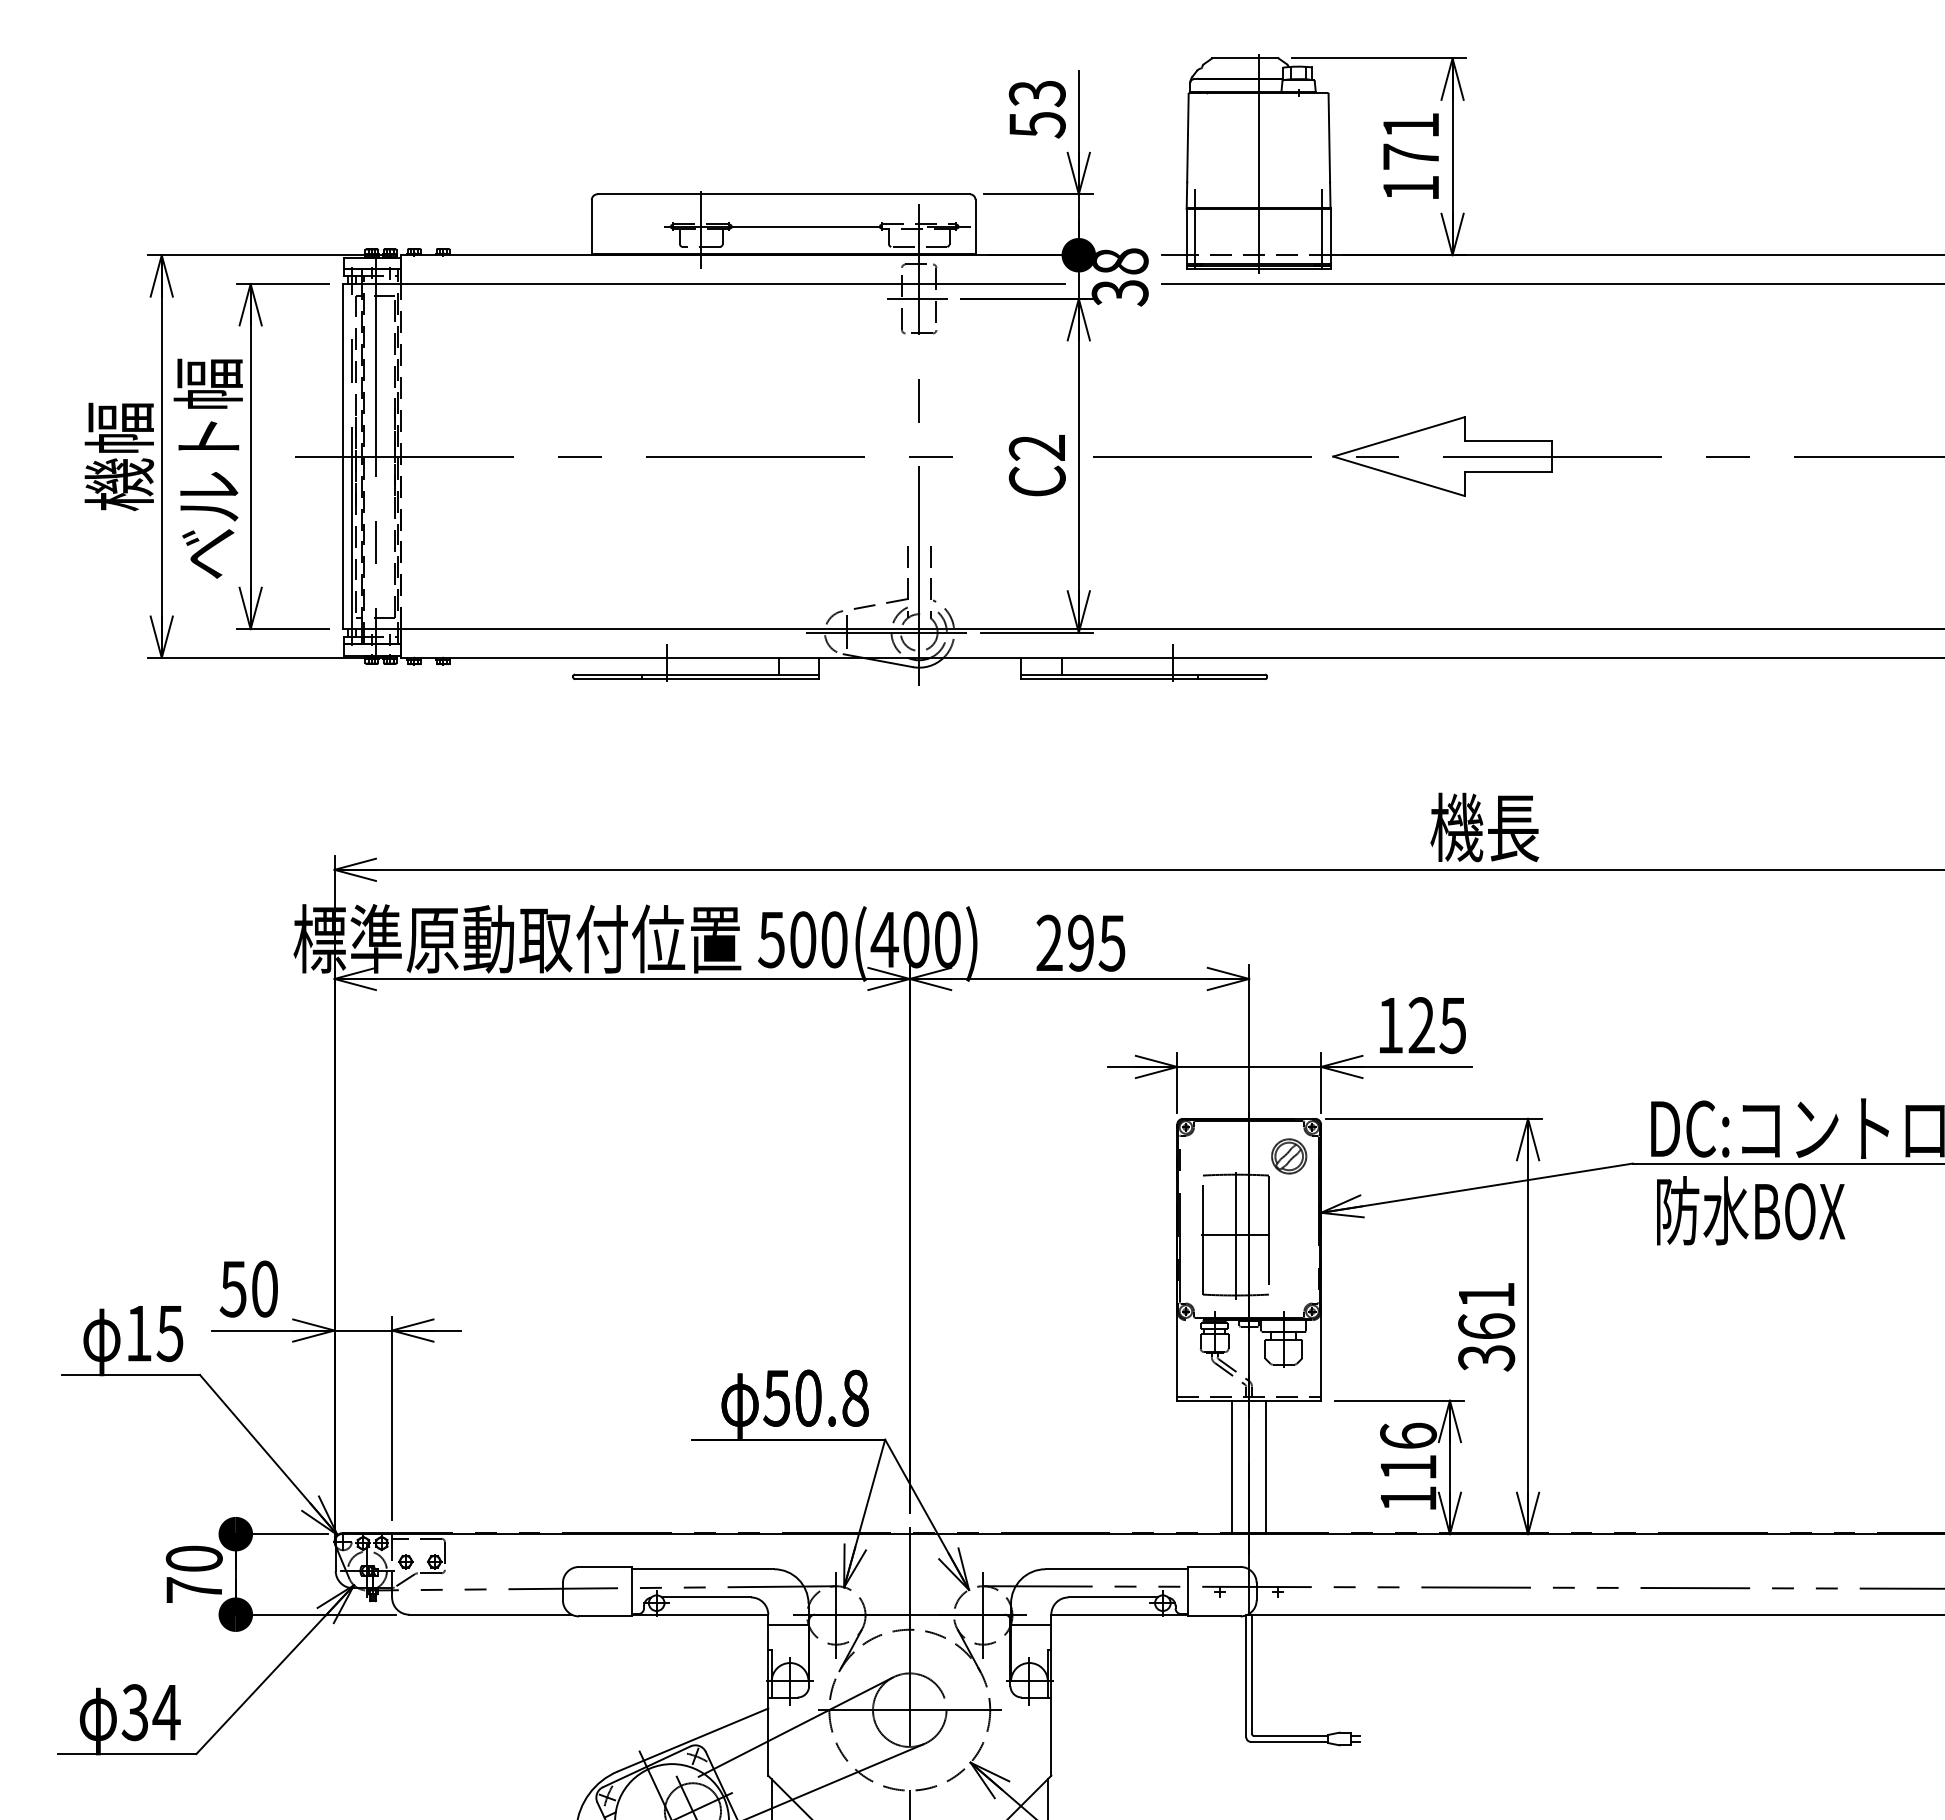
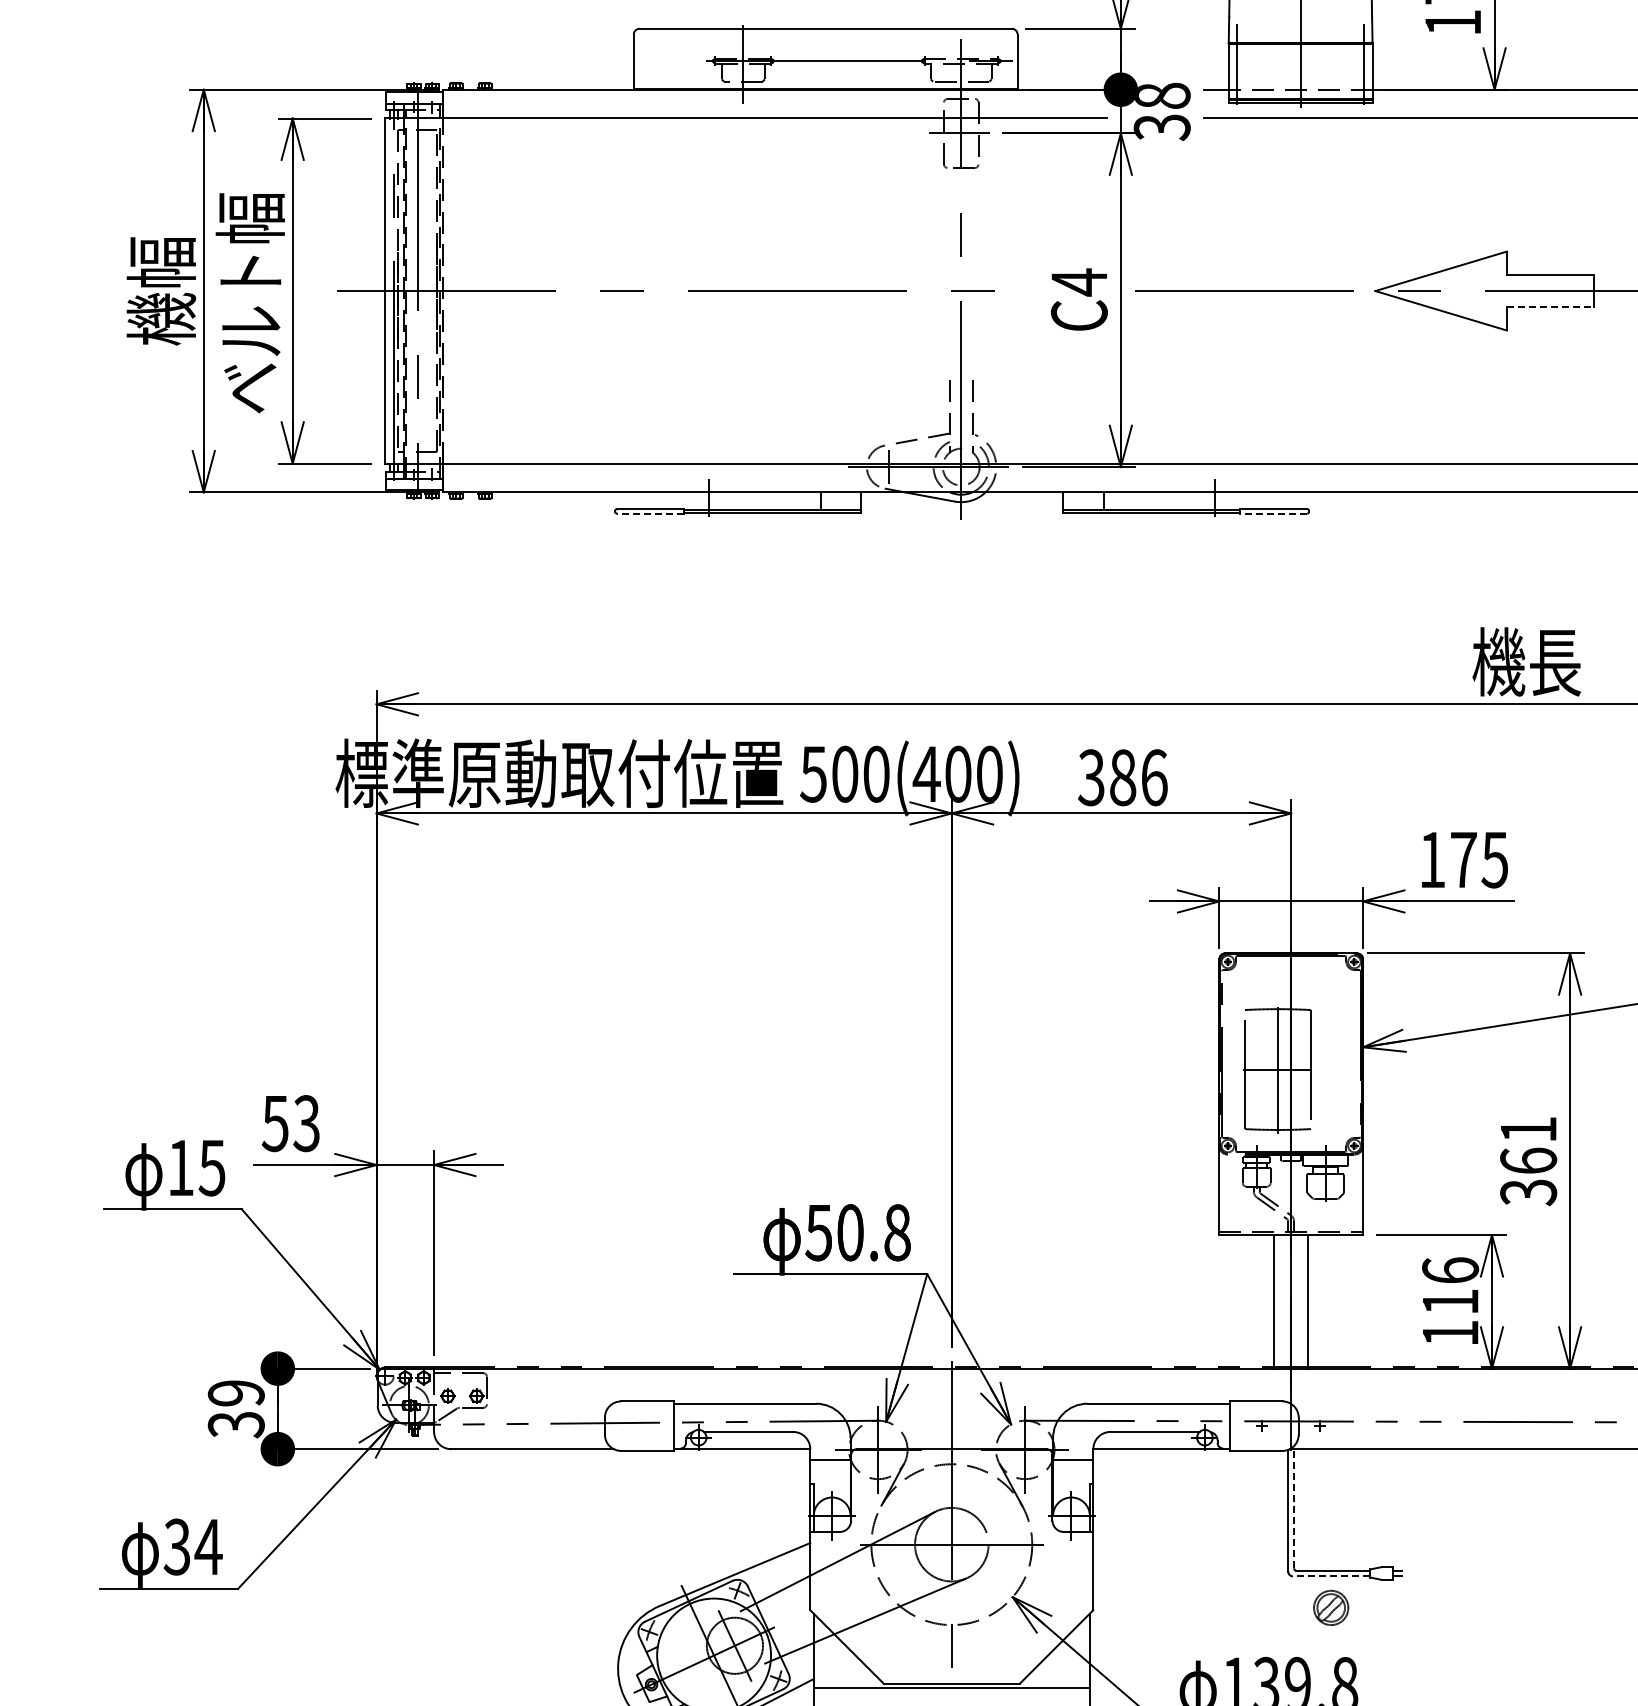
text: (1036, 447) -> (1078, 281), C2 -> C4
line: (1508, 472) -> (1550, 306), solid -> dashed
line: (608, 679) -> (650, 513), solid -> dashed
line: (1231, 679) -> (1273, 513), solid -> dashed
text: (1080, 942) -> (1122, 776), 295 -> 386
text: (1421, 1025) -> (1463, 859), 125 -> 175
part: (1289, 1156) -> (1331, 1607), moved
text: (264, 1288) -> (306, 1122), 50 -> 53
text: (193, 1574) -> (235, 1408), 70 -> 39
line: (1252, 1674) -> (1294, 1508), solid -> dashed
line: (1289, 1741) -> (1331, 1575), solid -> dashed

